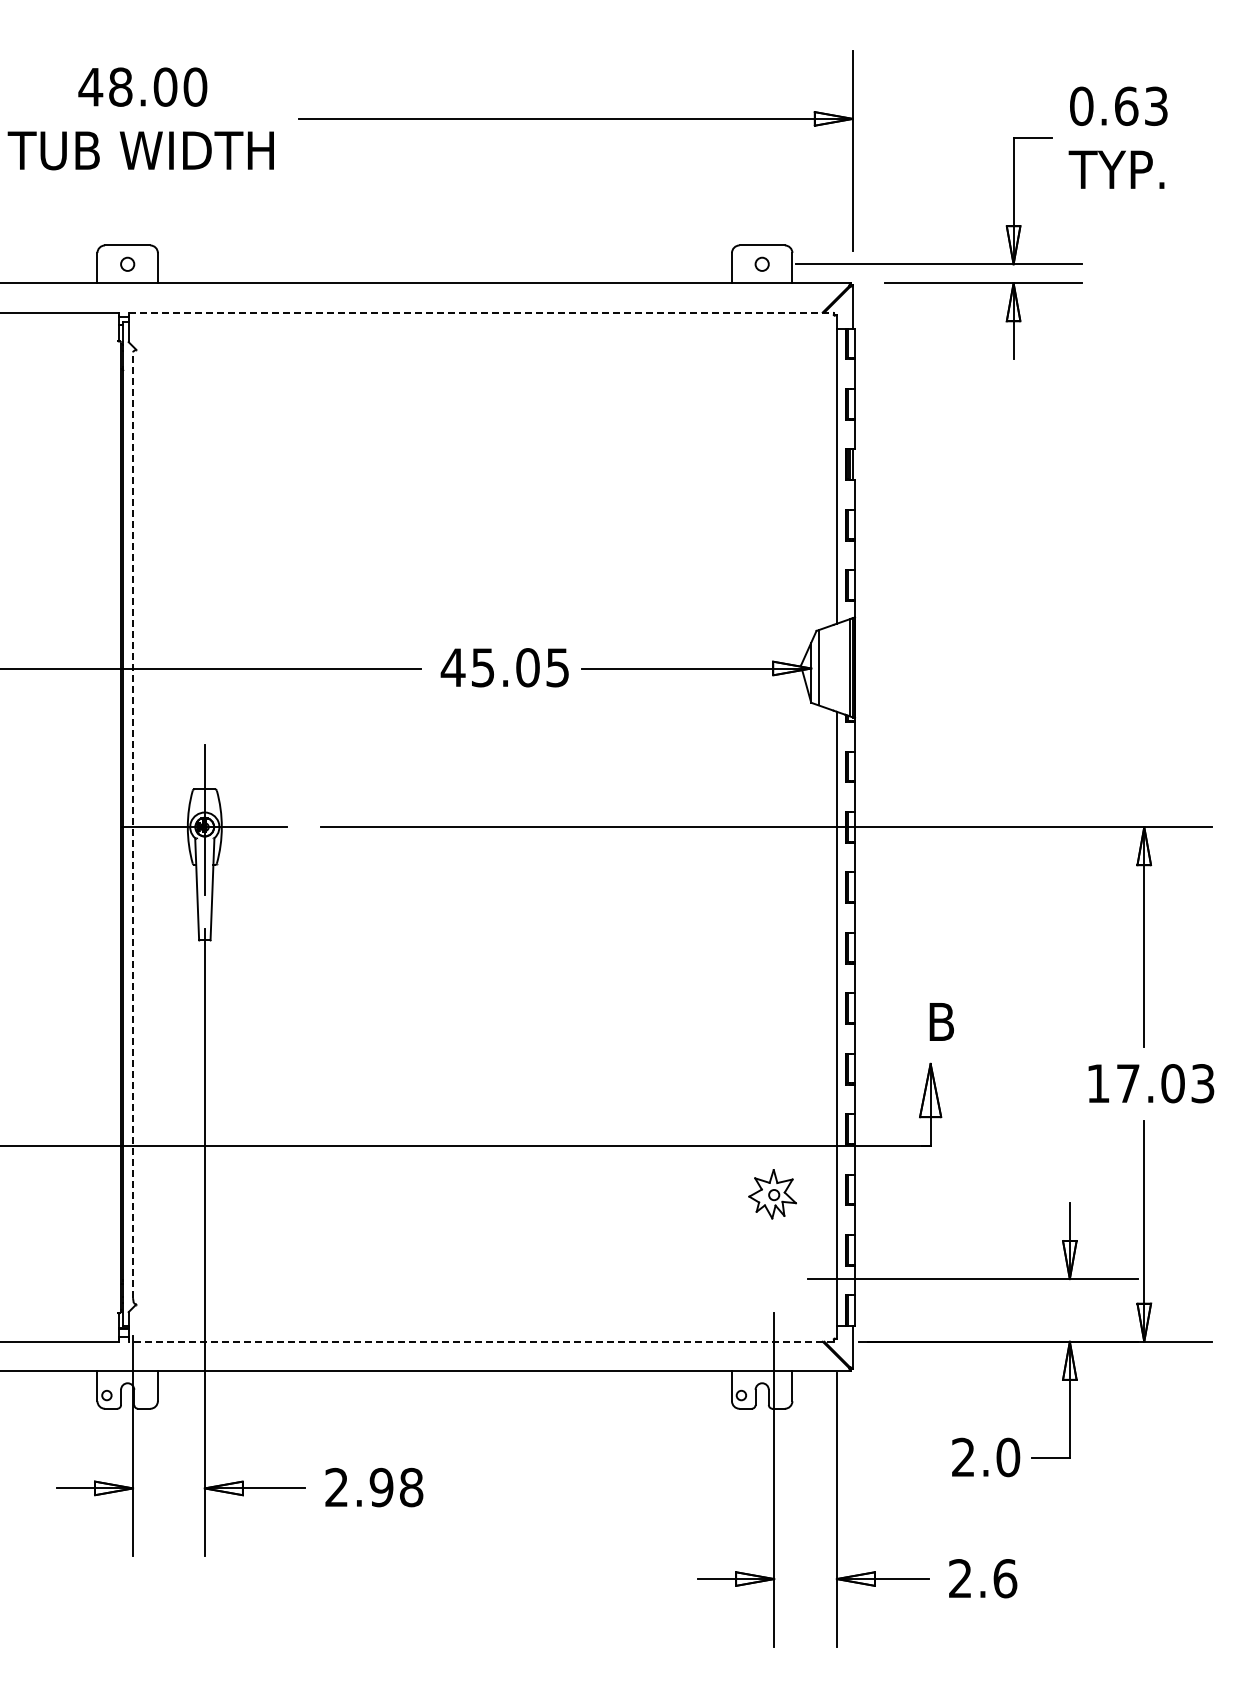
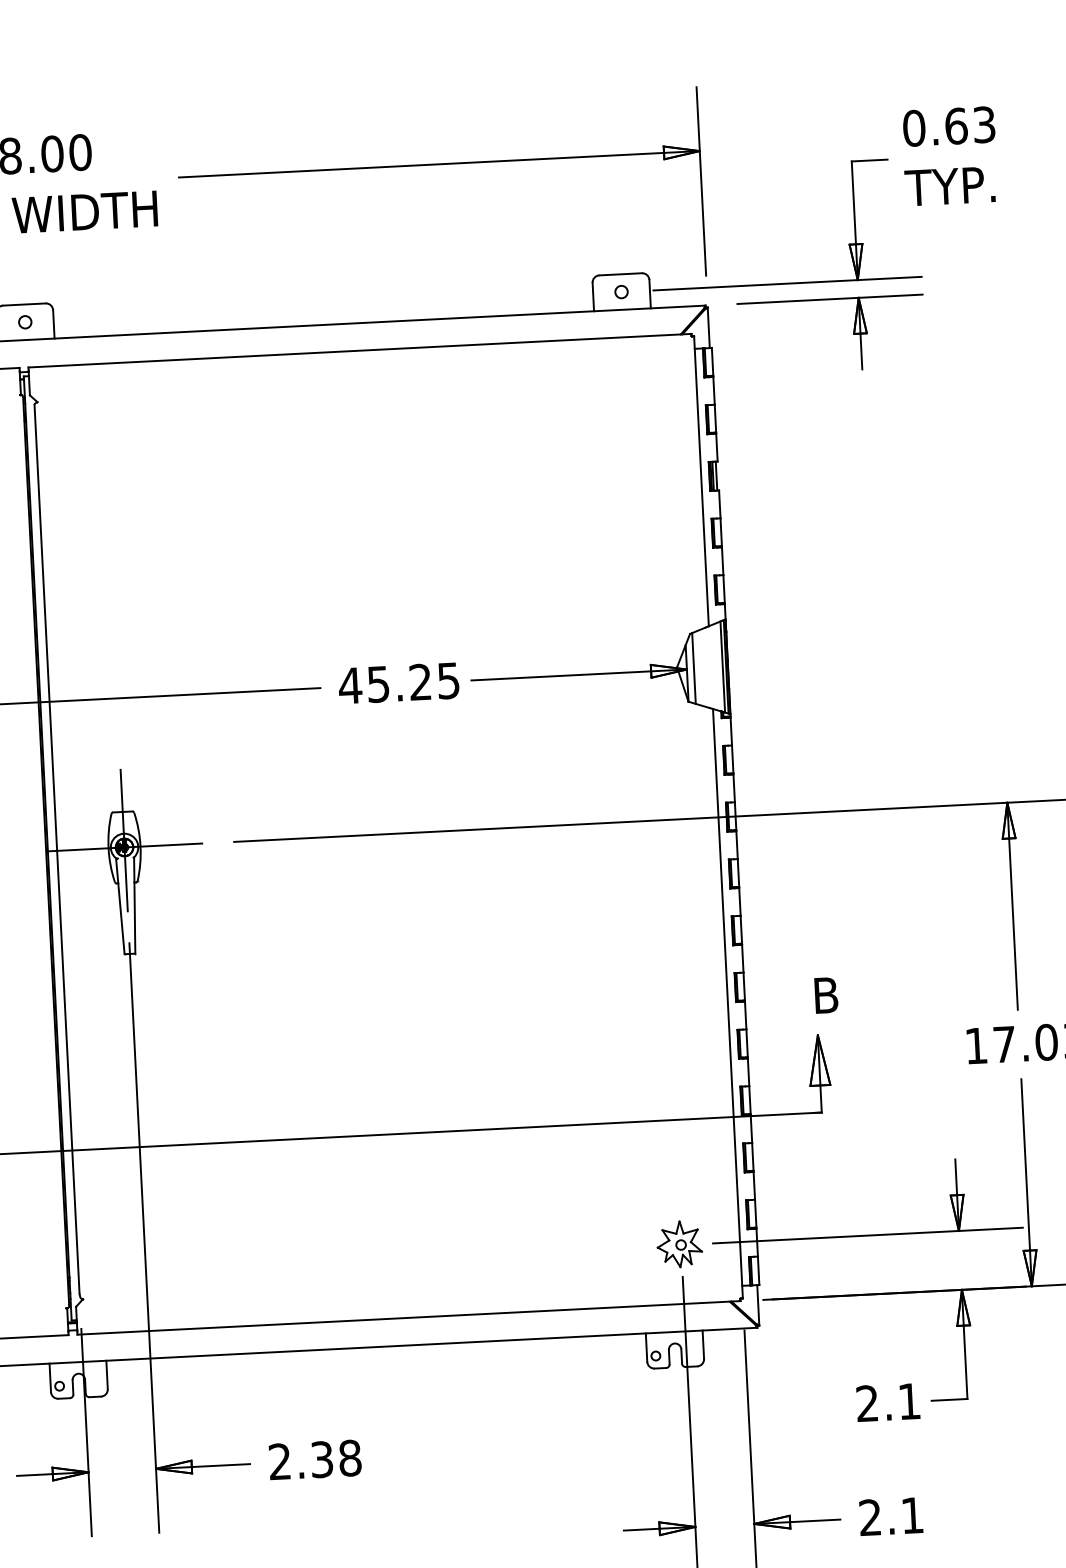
line: (481, 312) -> (360, 350), dashed -> solid
text: (527, 667) -> (420, 682), 45.05 -> 45.25
line: (133, 825) -> (57, 849), dashed -> solid
part: (772, 1194) -> (679, 1244), moved
line: (481, 1341) -> (409, 1317), dashed -> solid
text: (1008, 1457) -> (909, 1401), 2.0 -> 2.1
text: (381, 1487) -> (322, 1459), 2.98 -> 2.38
text: (1005, 1578) -> (912, 1515), 2.6 -> 2.1

